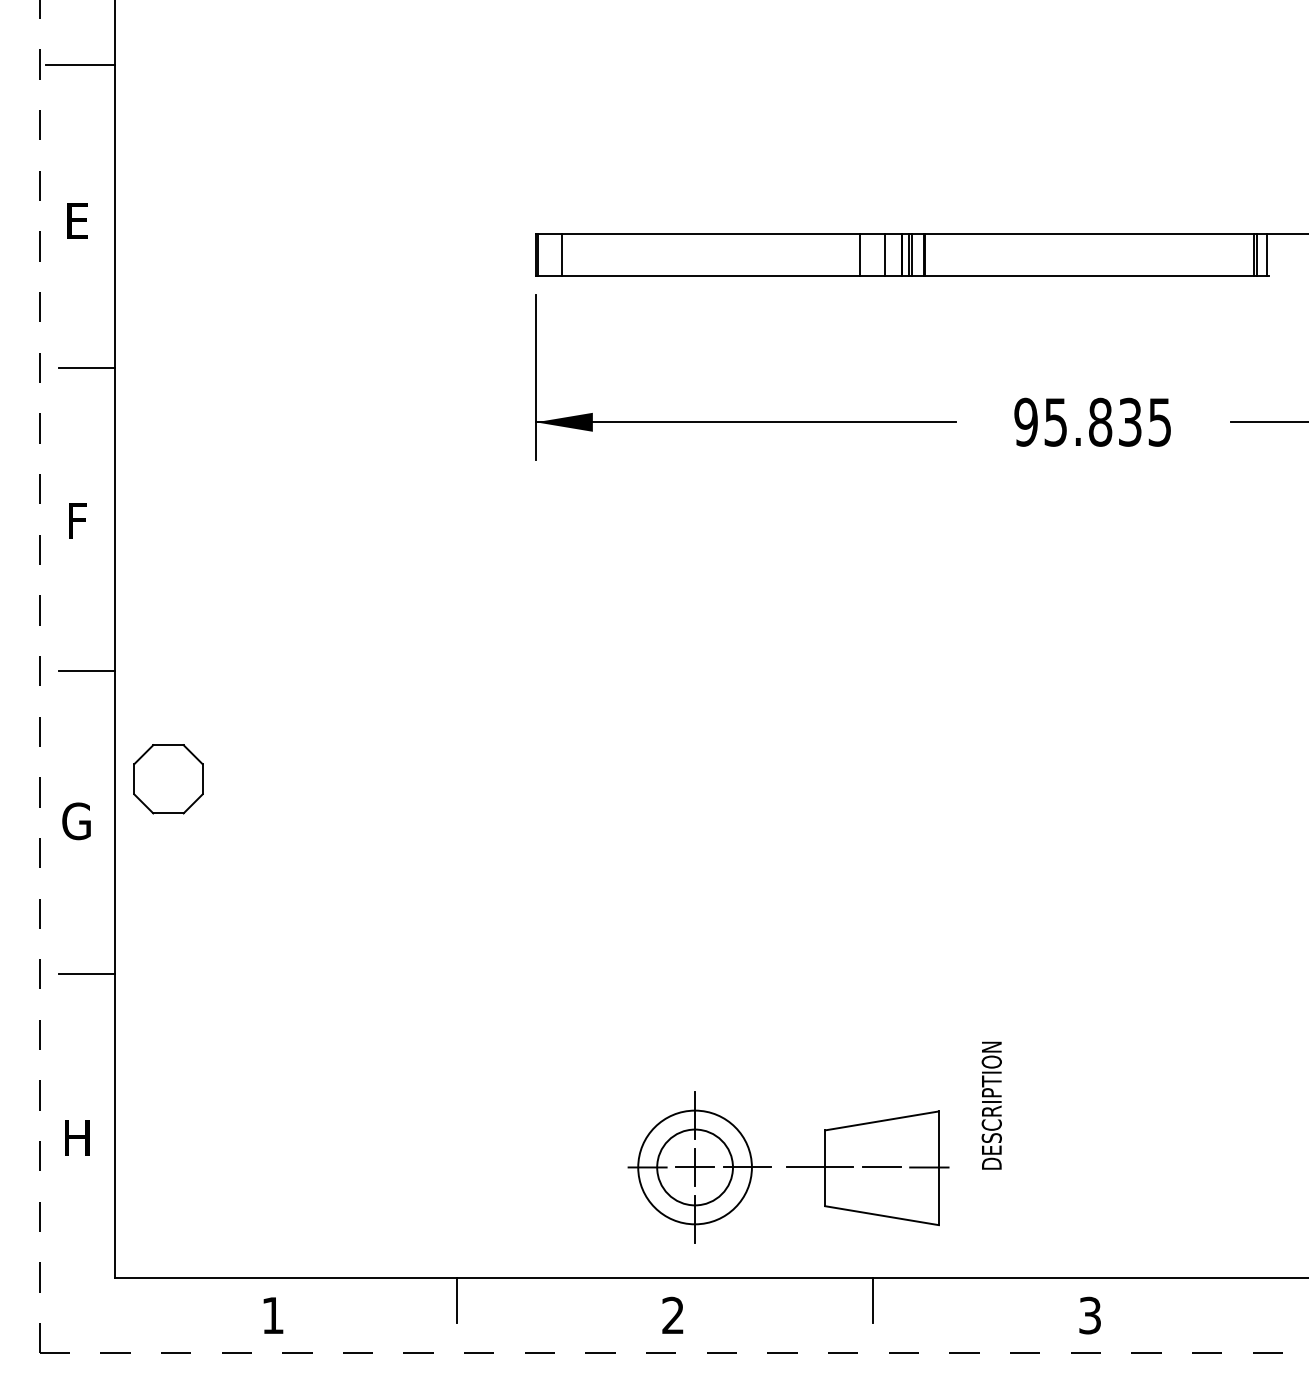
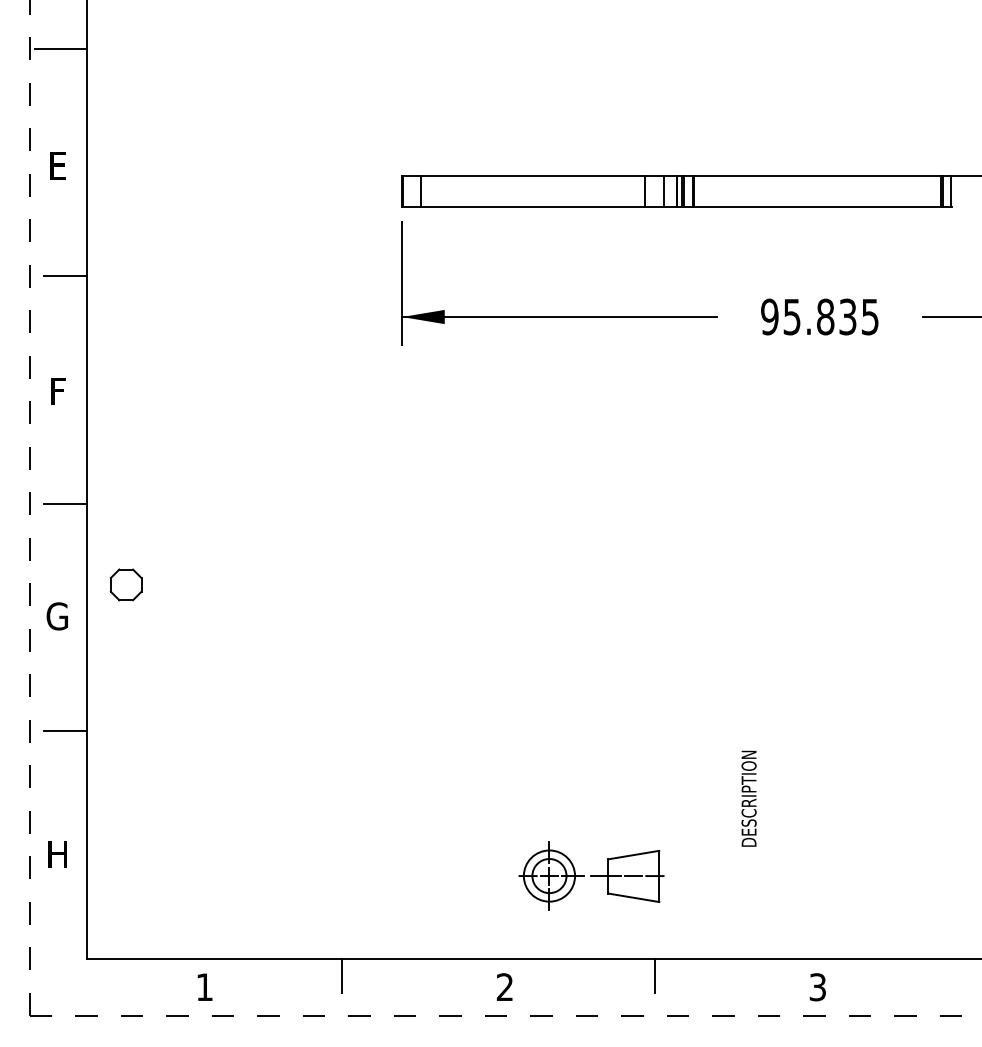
part: (167, 778) -> (125, 584), size x0.6
text: (991, 1105) -> (748, 798), moved
part: (788, 1166) -> (591, 875), size x0.6

